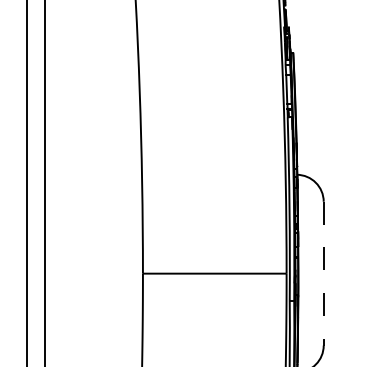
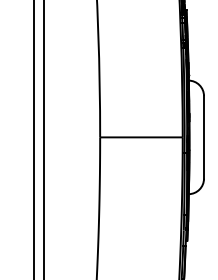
line: (324, 273) -> (204, 137), dashed -> solid

